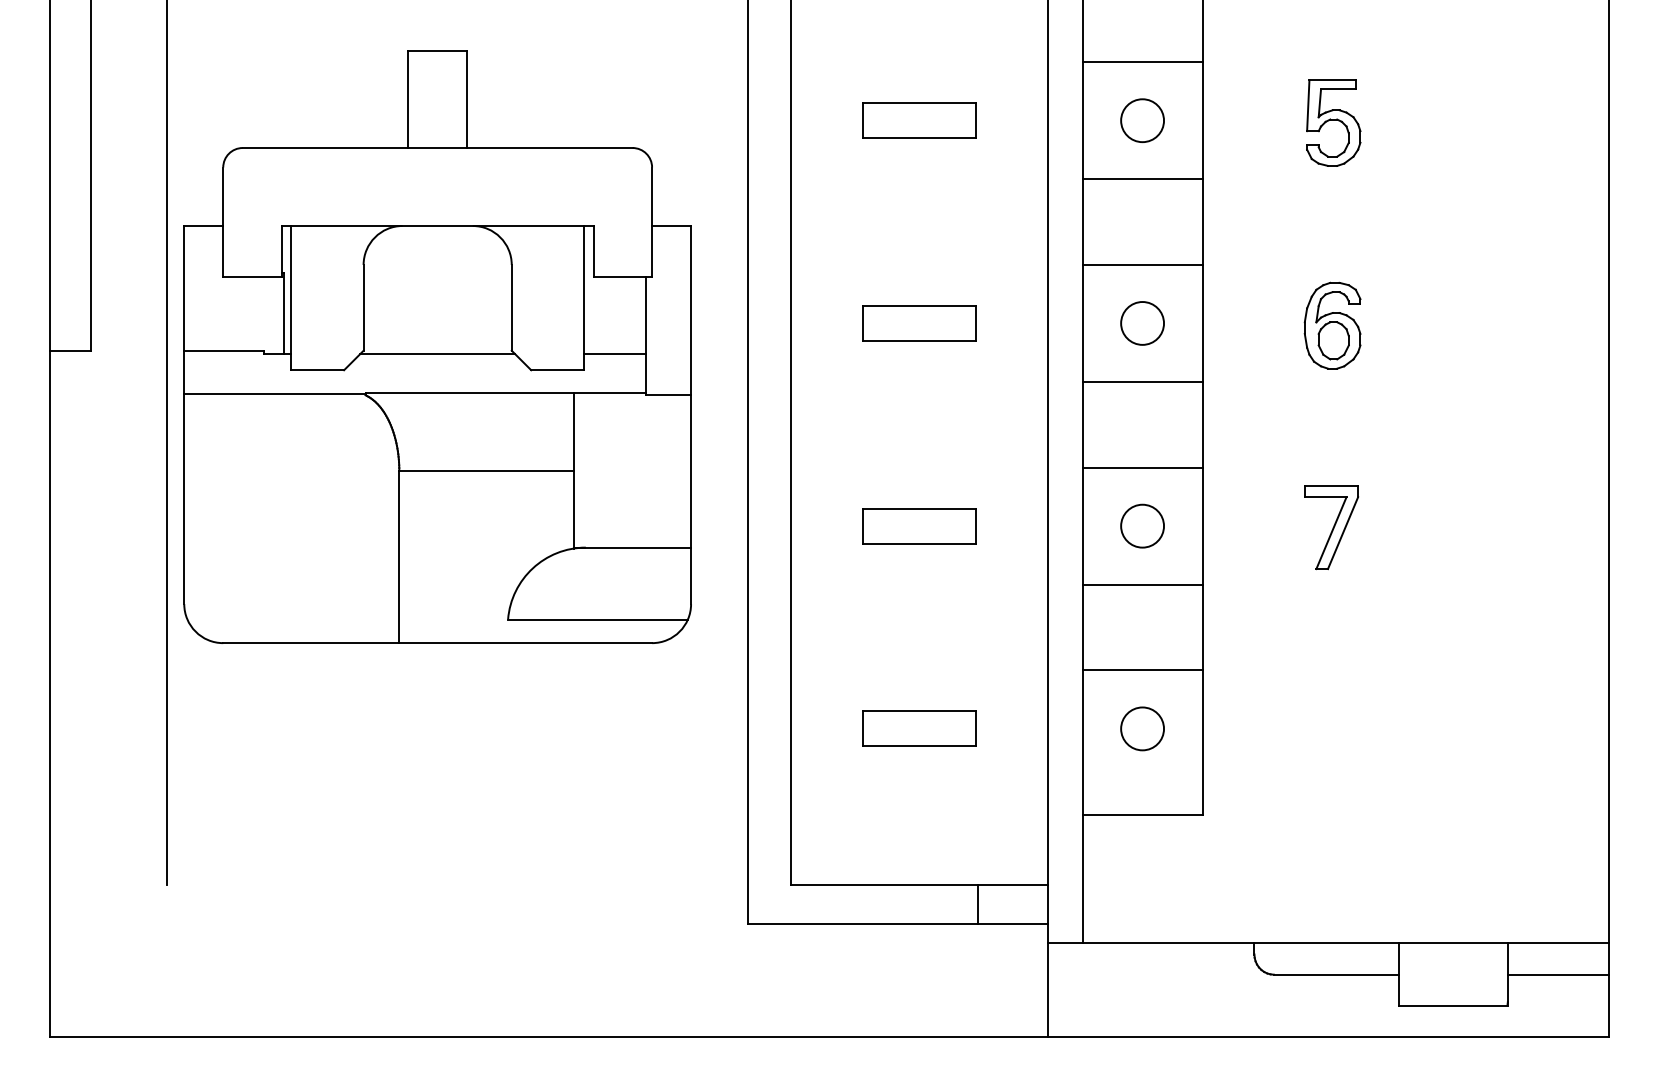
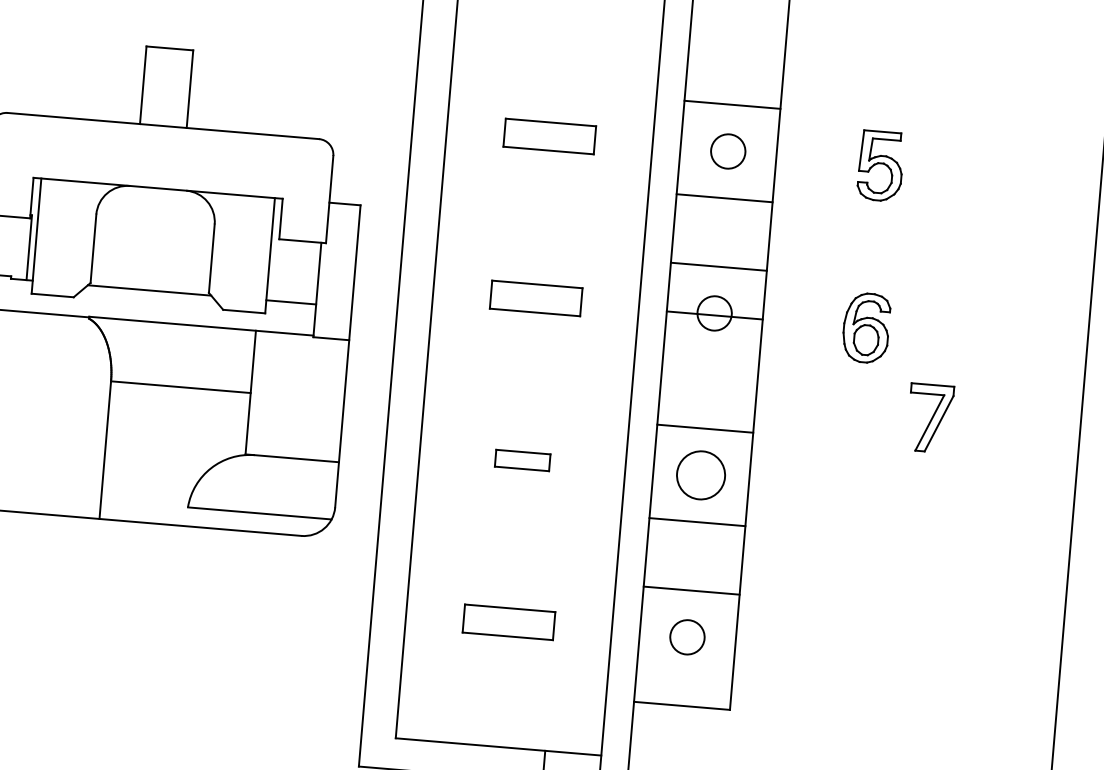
line: (1142, 381) -> (714, 315), moved
circle: (1142, 525) -> (701, 474), size x1.4
part: (919, 526) -> (522, 460), size x0.6
part: (1331, 527) -> (930, 418), moved

